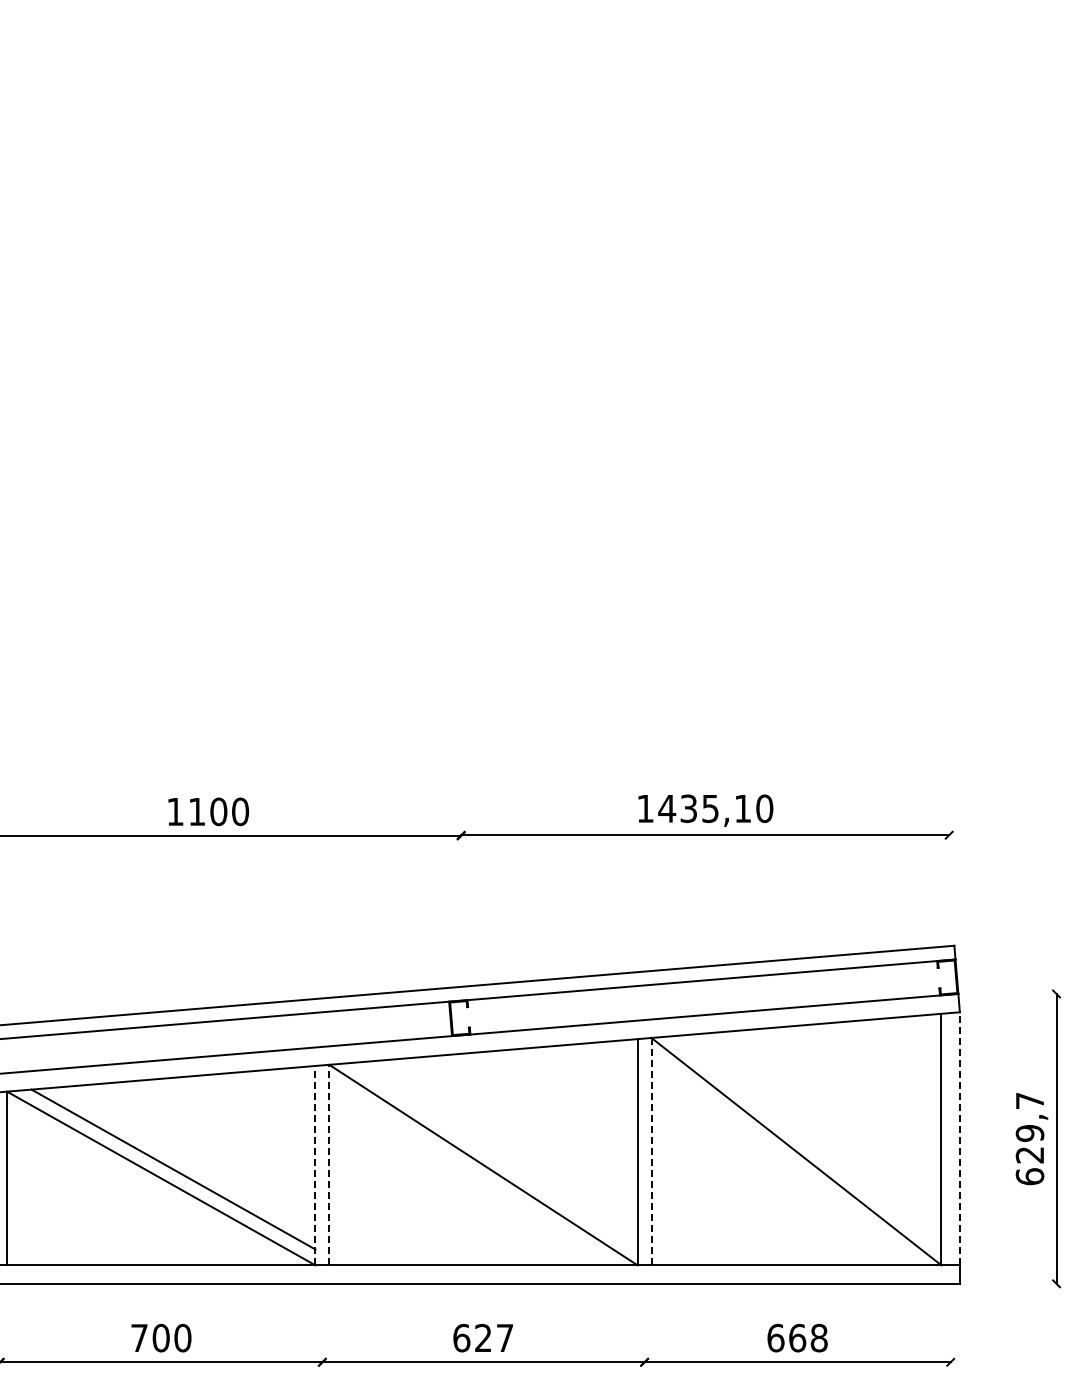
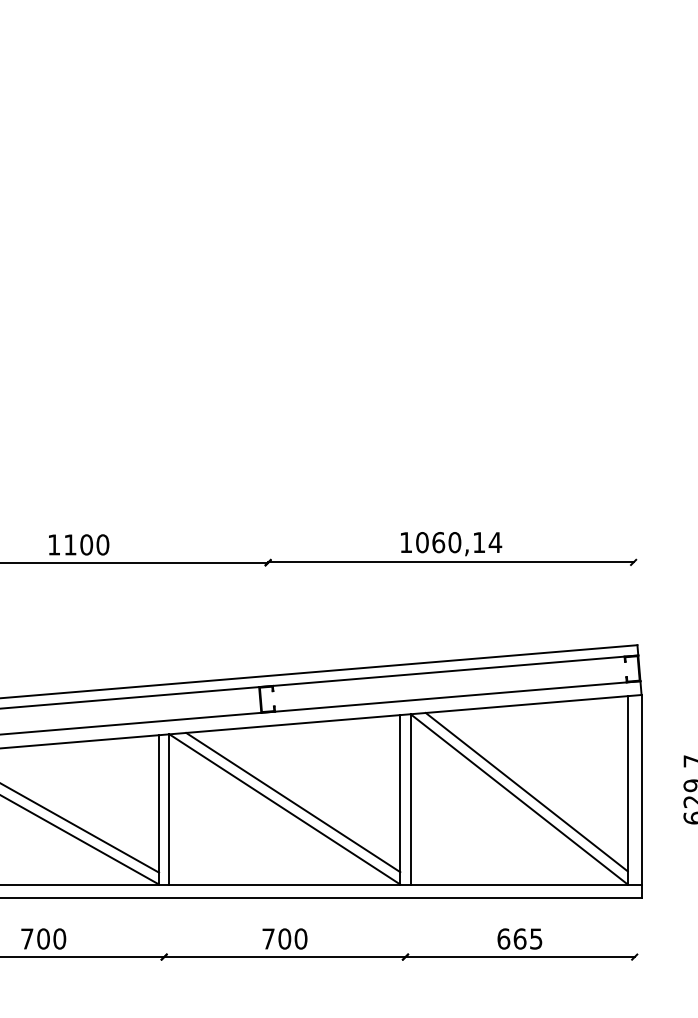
text: (715, 808) -> (458, 542), 1435,10 -> 1060,14
line: (959, 1138) -> (641, 789), dashed -> solid
line: (806, 1141) -> (526, 791), added
line: (651, 1151) -> (410, 799), dashed -> solid
line: (494, 1155) -> (293, 802), added
line: (329, 1164) -> (169, 808), dashed -> solid
line: (315, 1165) -> (159, 809), dashed -> solid
text: (483, 1337) -> (284, 938), 627 -> 700
text: (818, 1337) -> (535, 938), 668 -> 665

